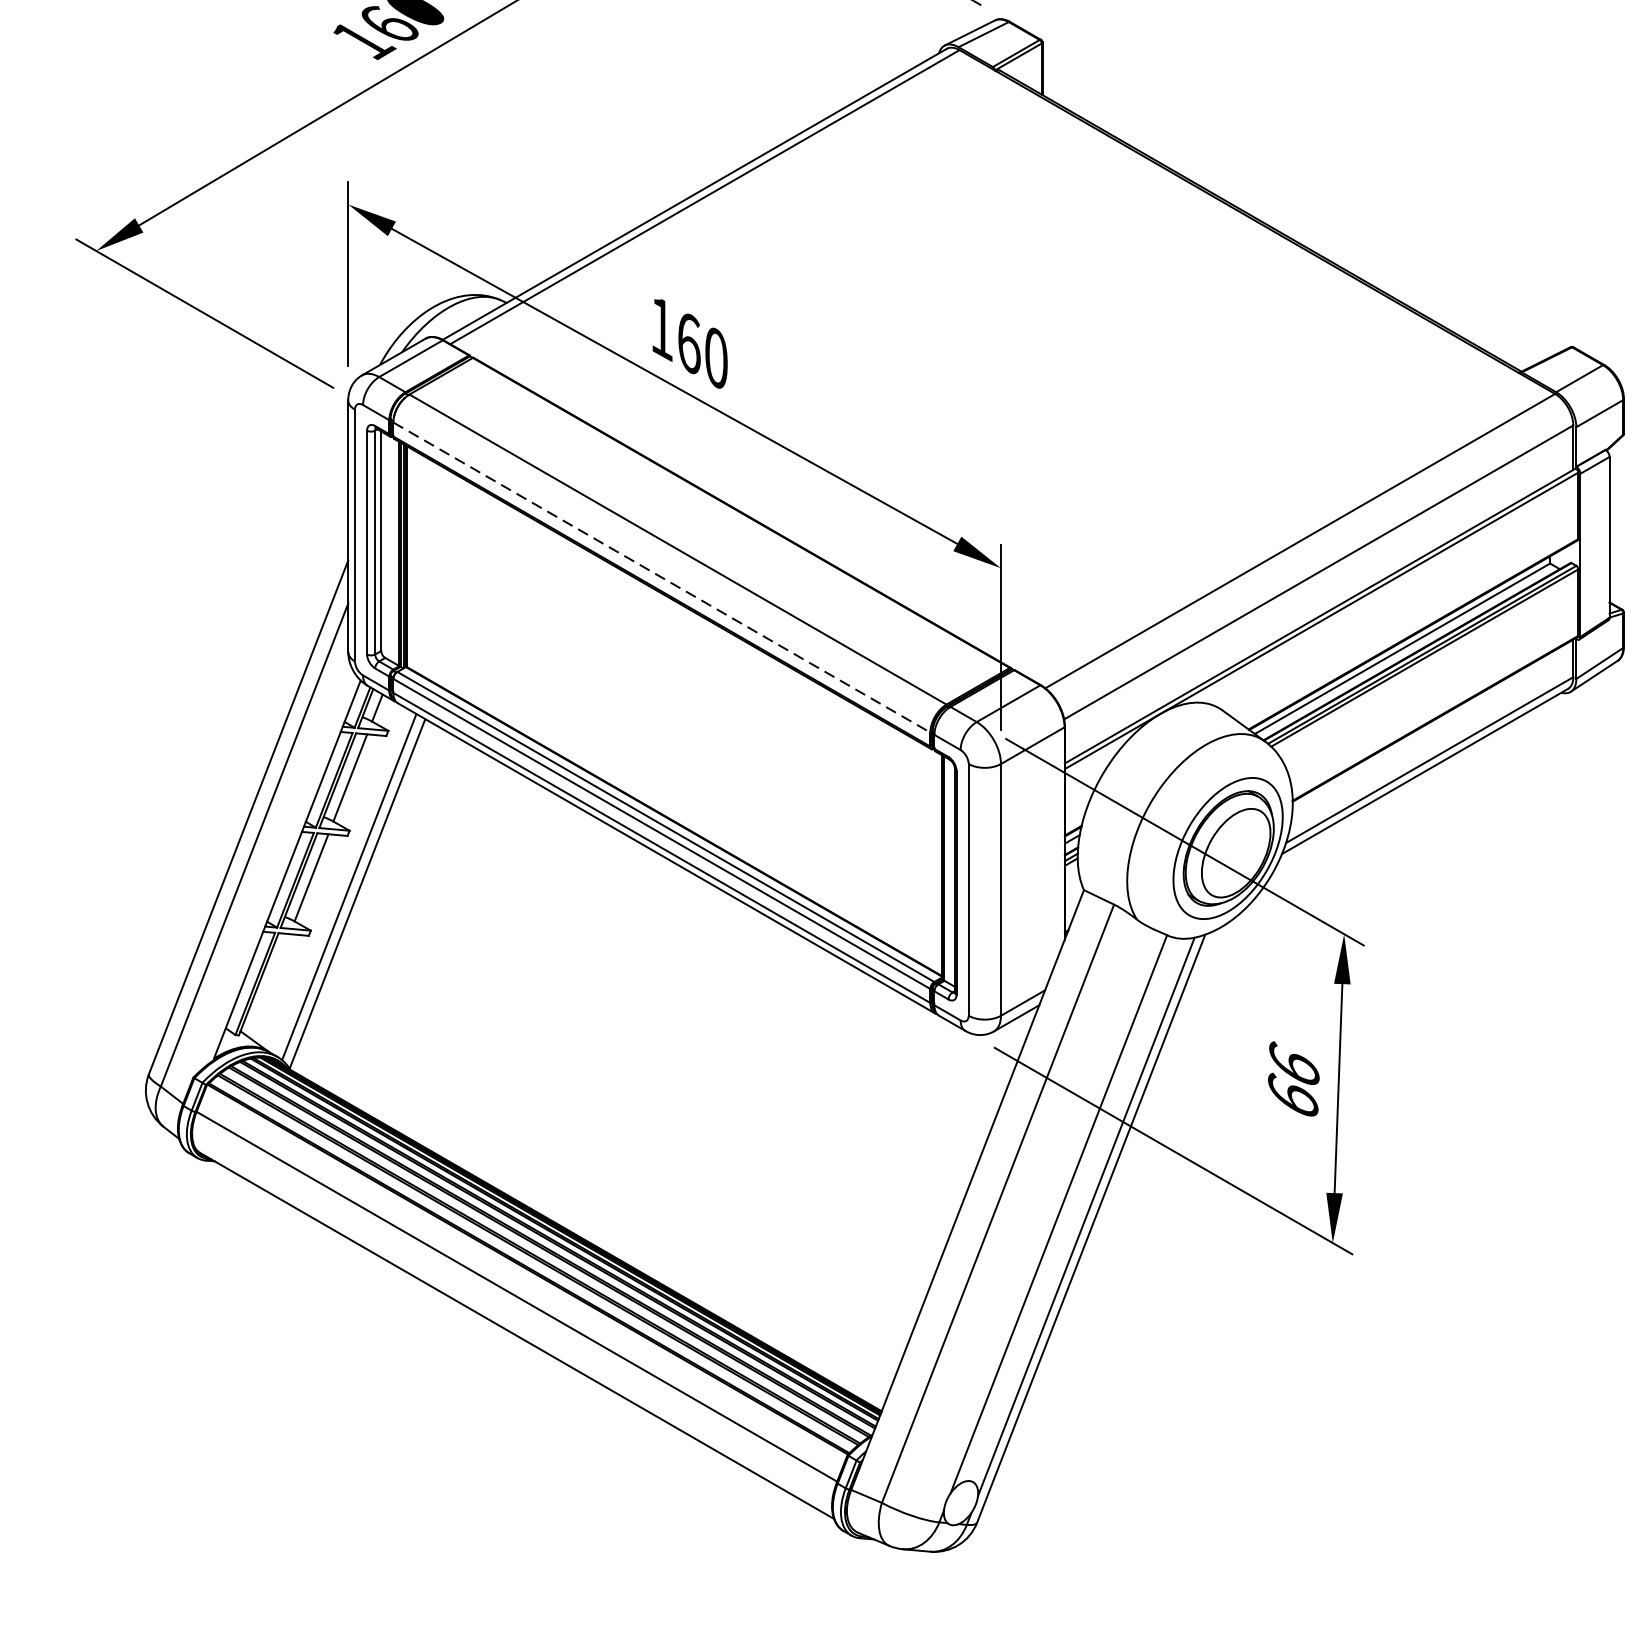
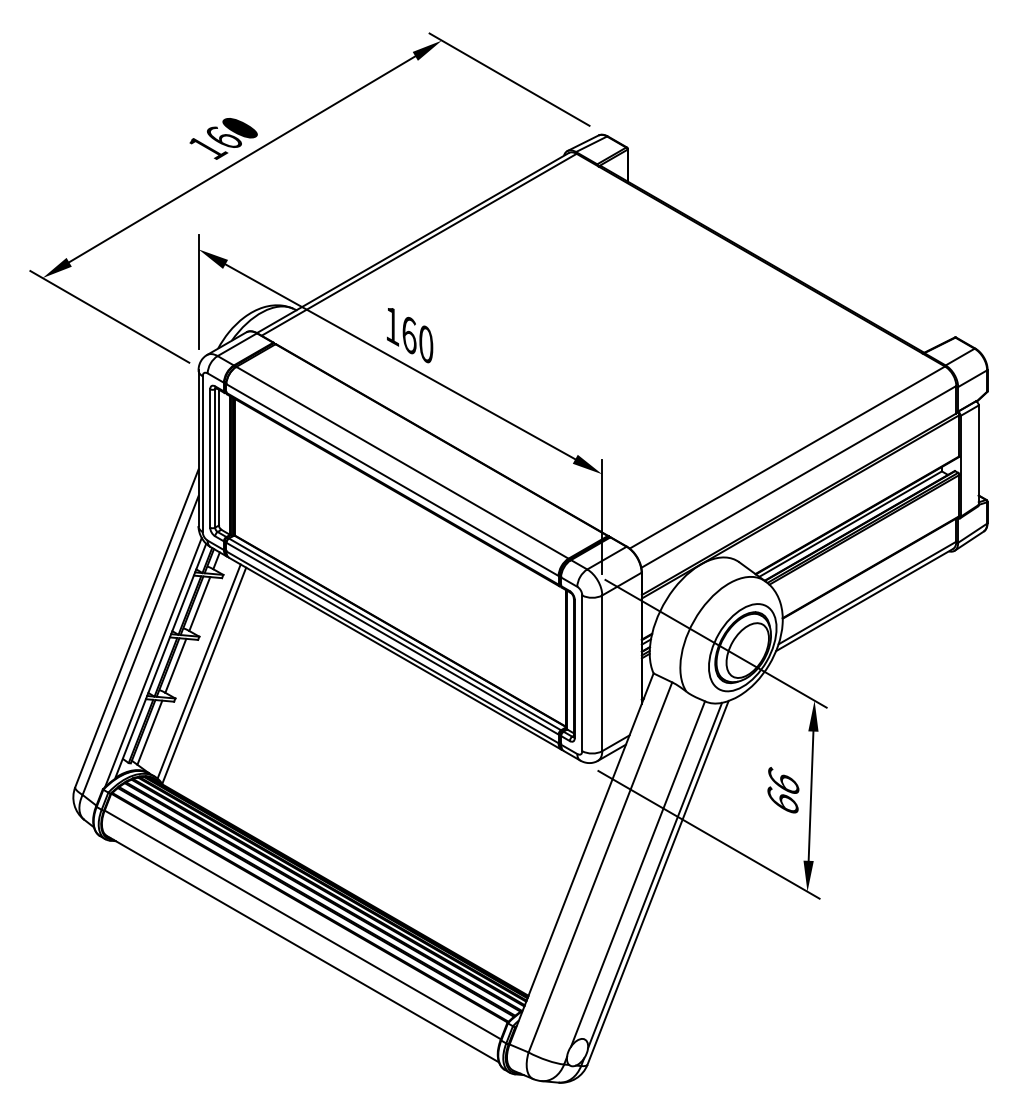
line: (661, 578) -> (392, 480), dashed -> solid
line: (275, 870) -> (153, 661), added
line: (268, 985) -> (149, 732), added

